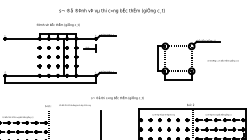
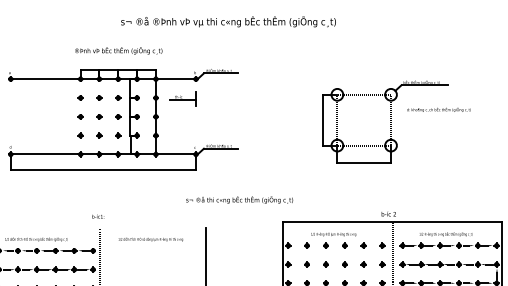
text: (223, 60) -> (439, 109), moved
text: (74, 104) -> (149, 237), moved

